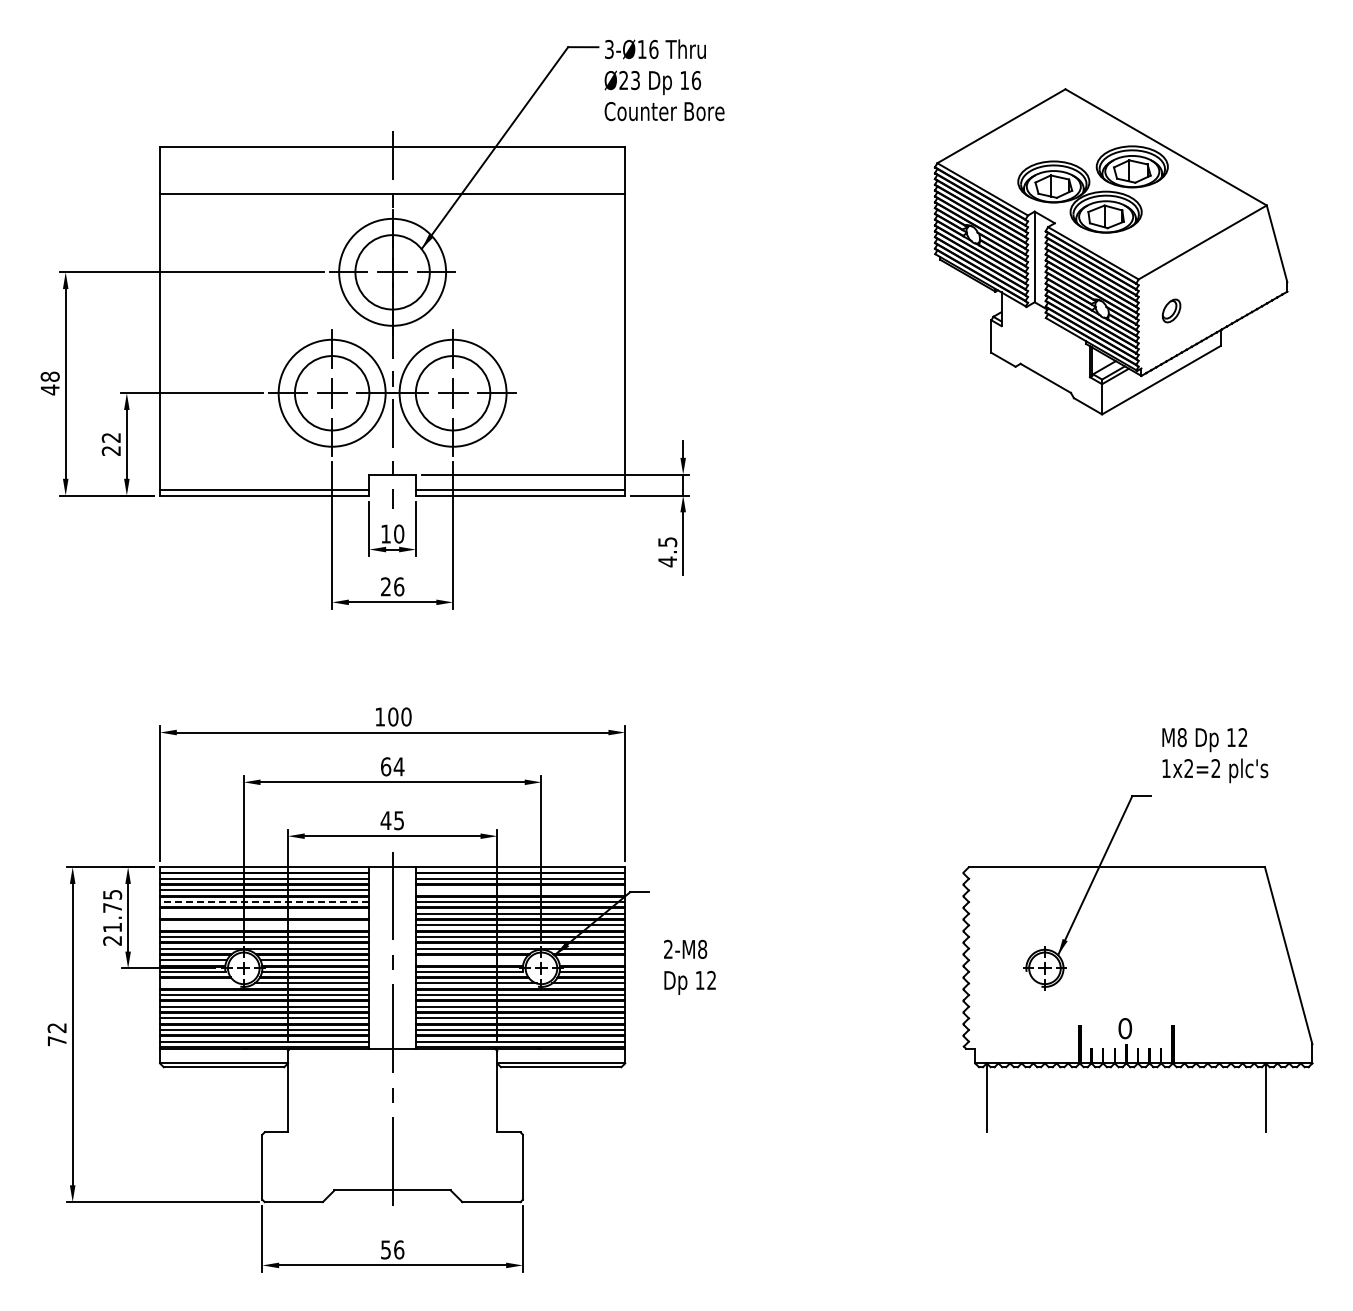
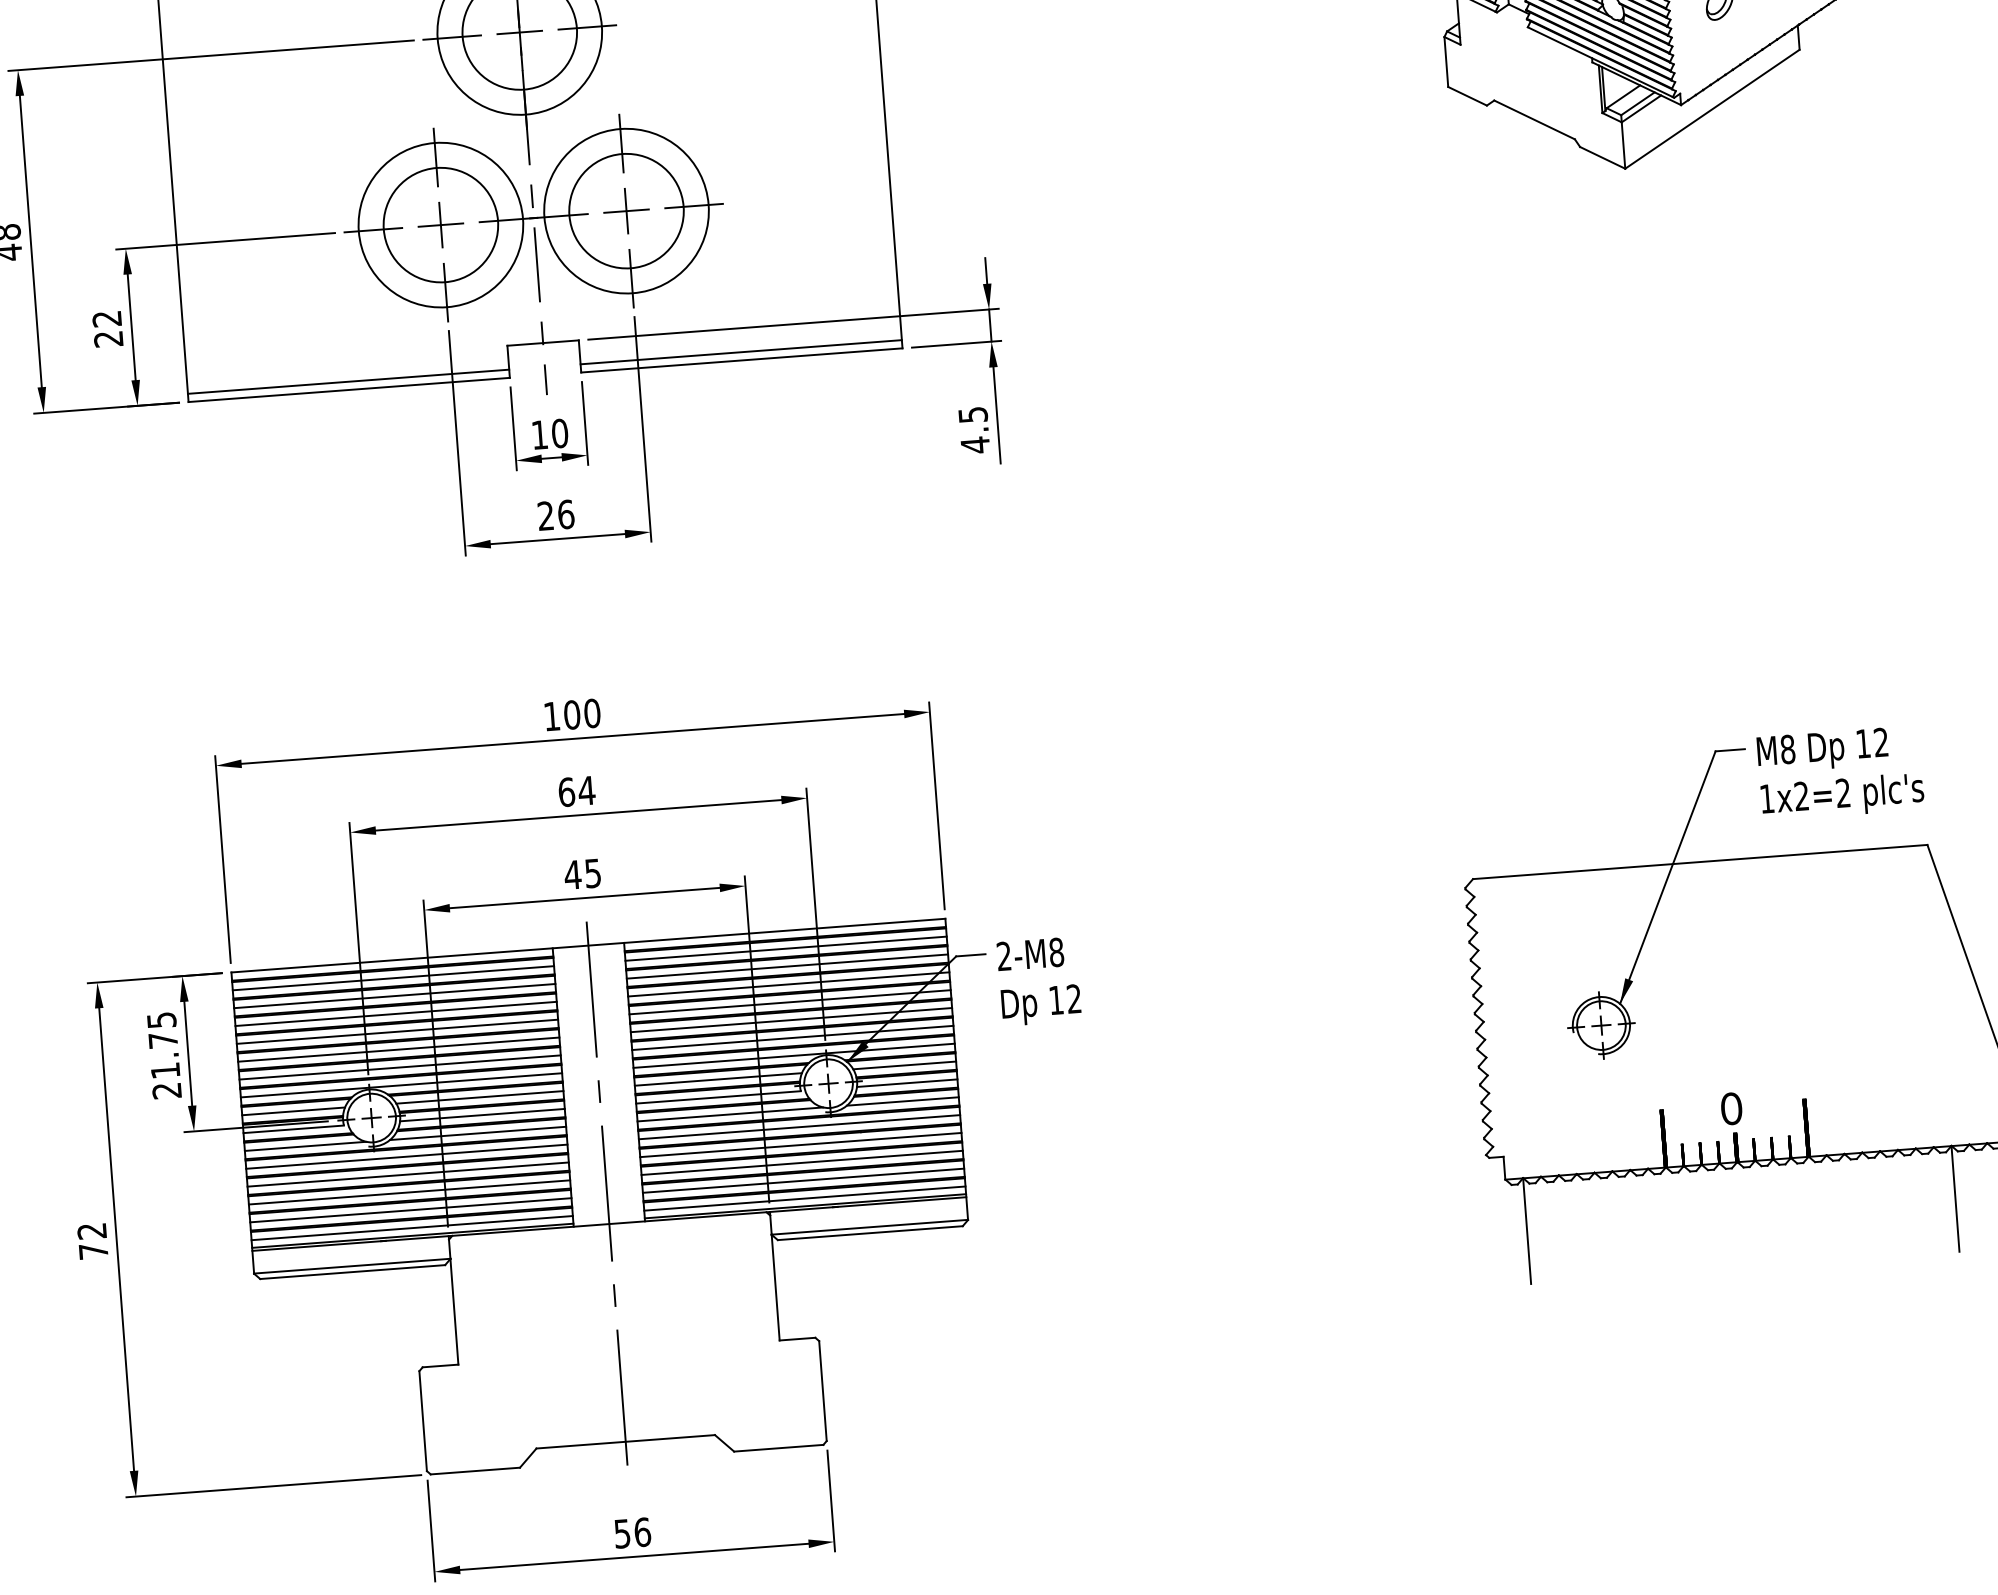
text: (1215, 755) -> (1841, 773), moved
line: (520, 890) -> (787, 966), added
line: (264, 902) -> (395, 1014), dashed -> solid
line: (264, 913) -> (397, 1031), added
line: (264, 925) -> (398, 1049), added
line: (469, 960) -> (717, 1079), added
line: (591, 960) -> (904, 1065), added
text: (689, 966) -> (1038, 980), moved
line: (199, 983) -> (305, 1146), added

